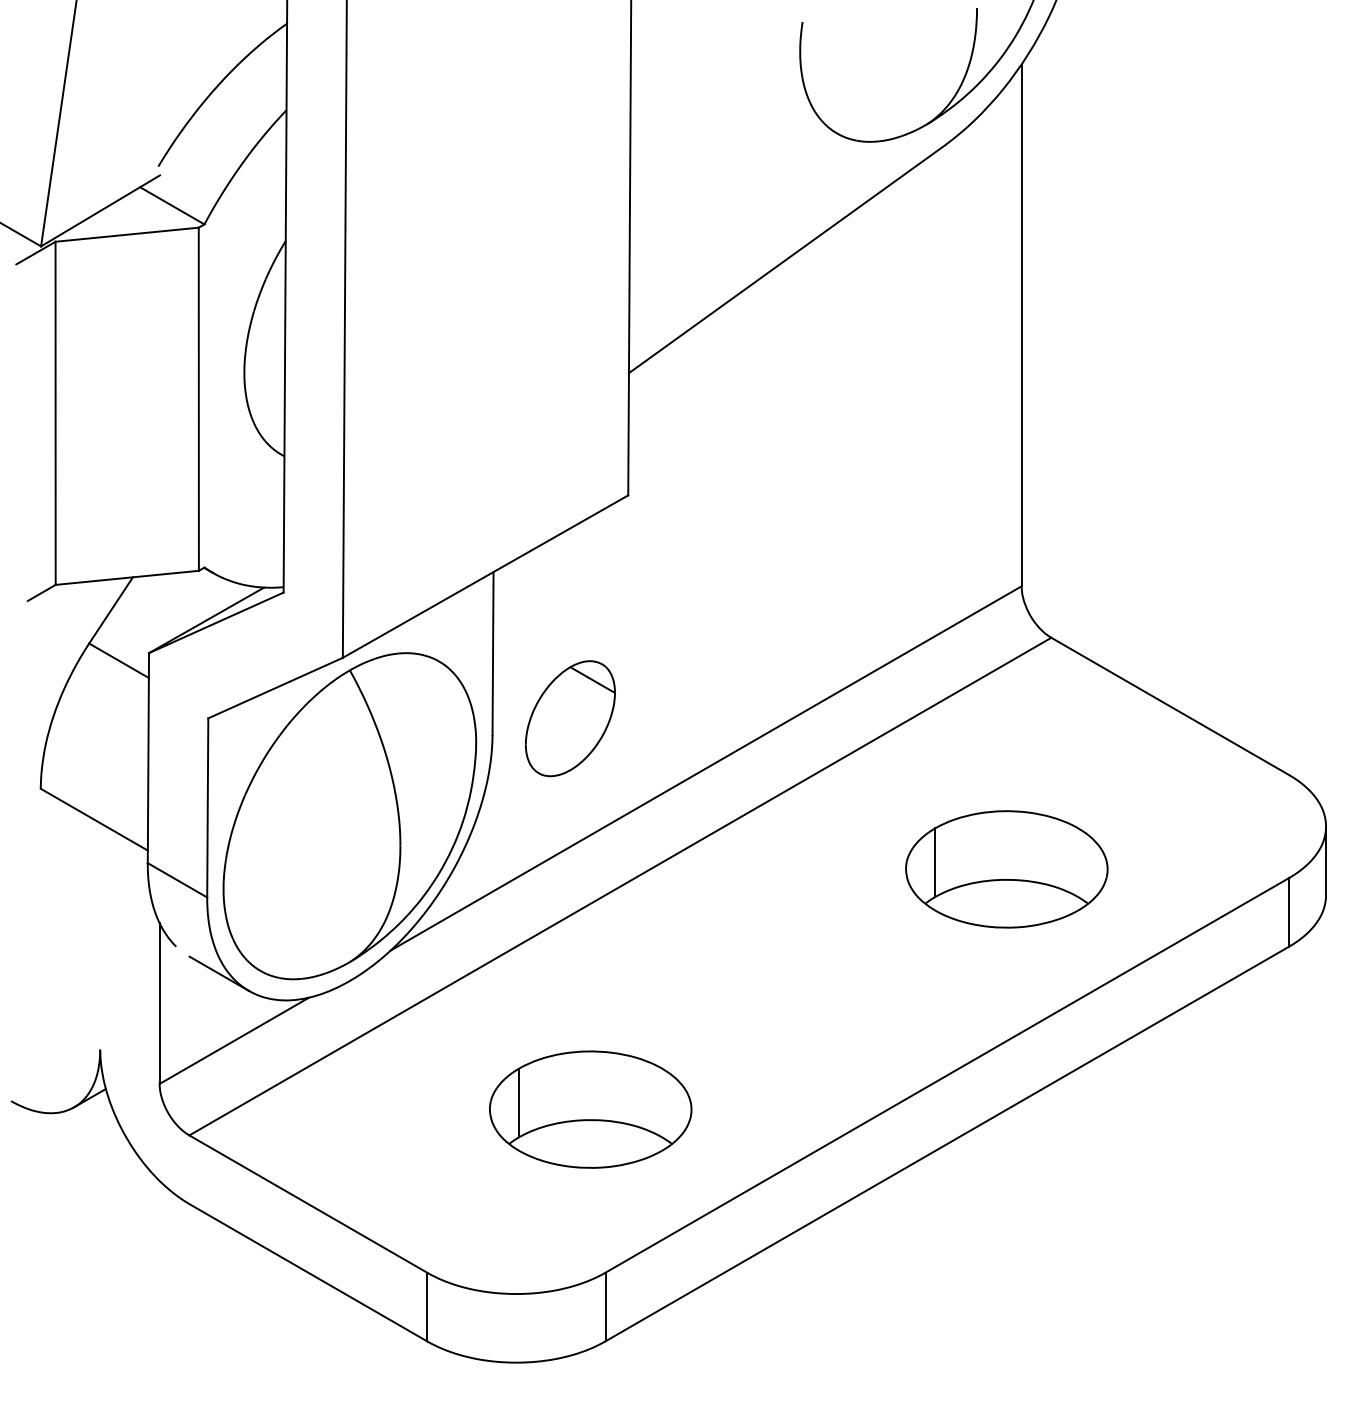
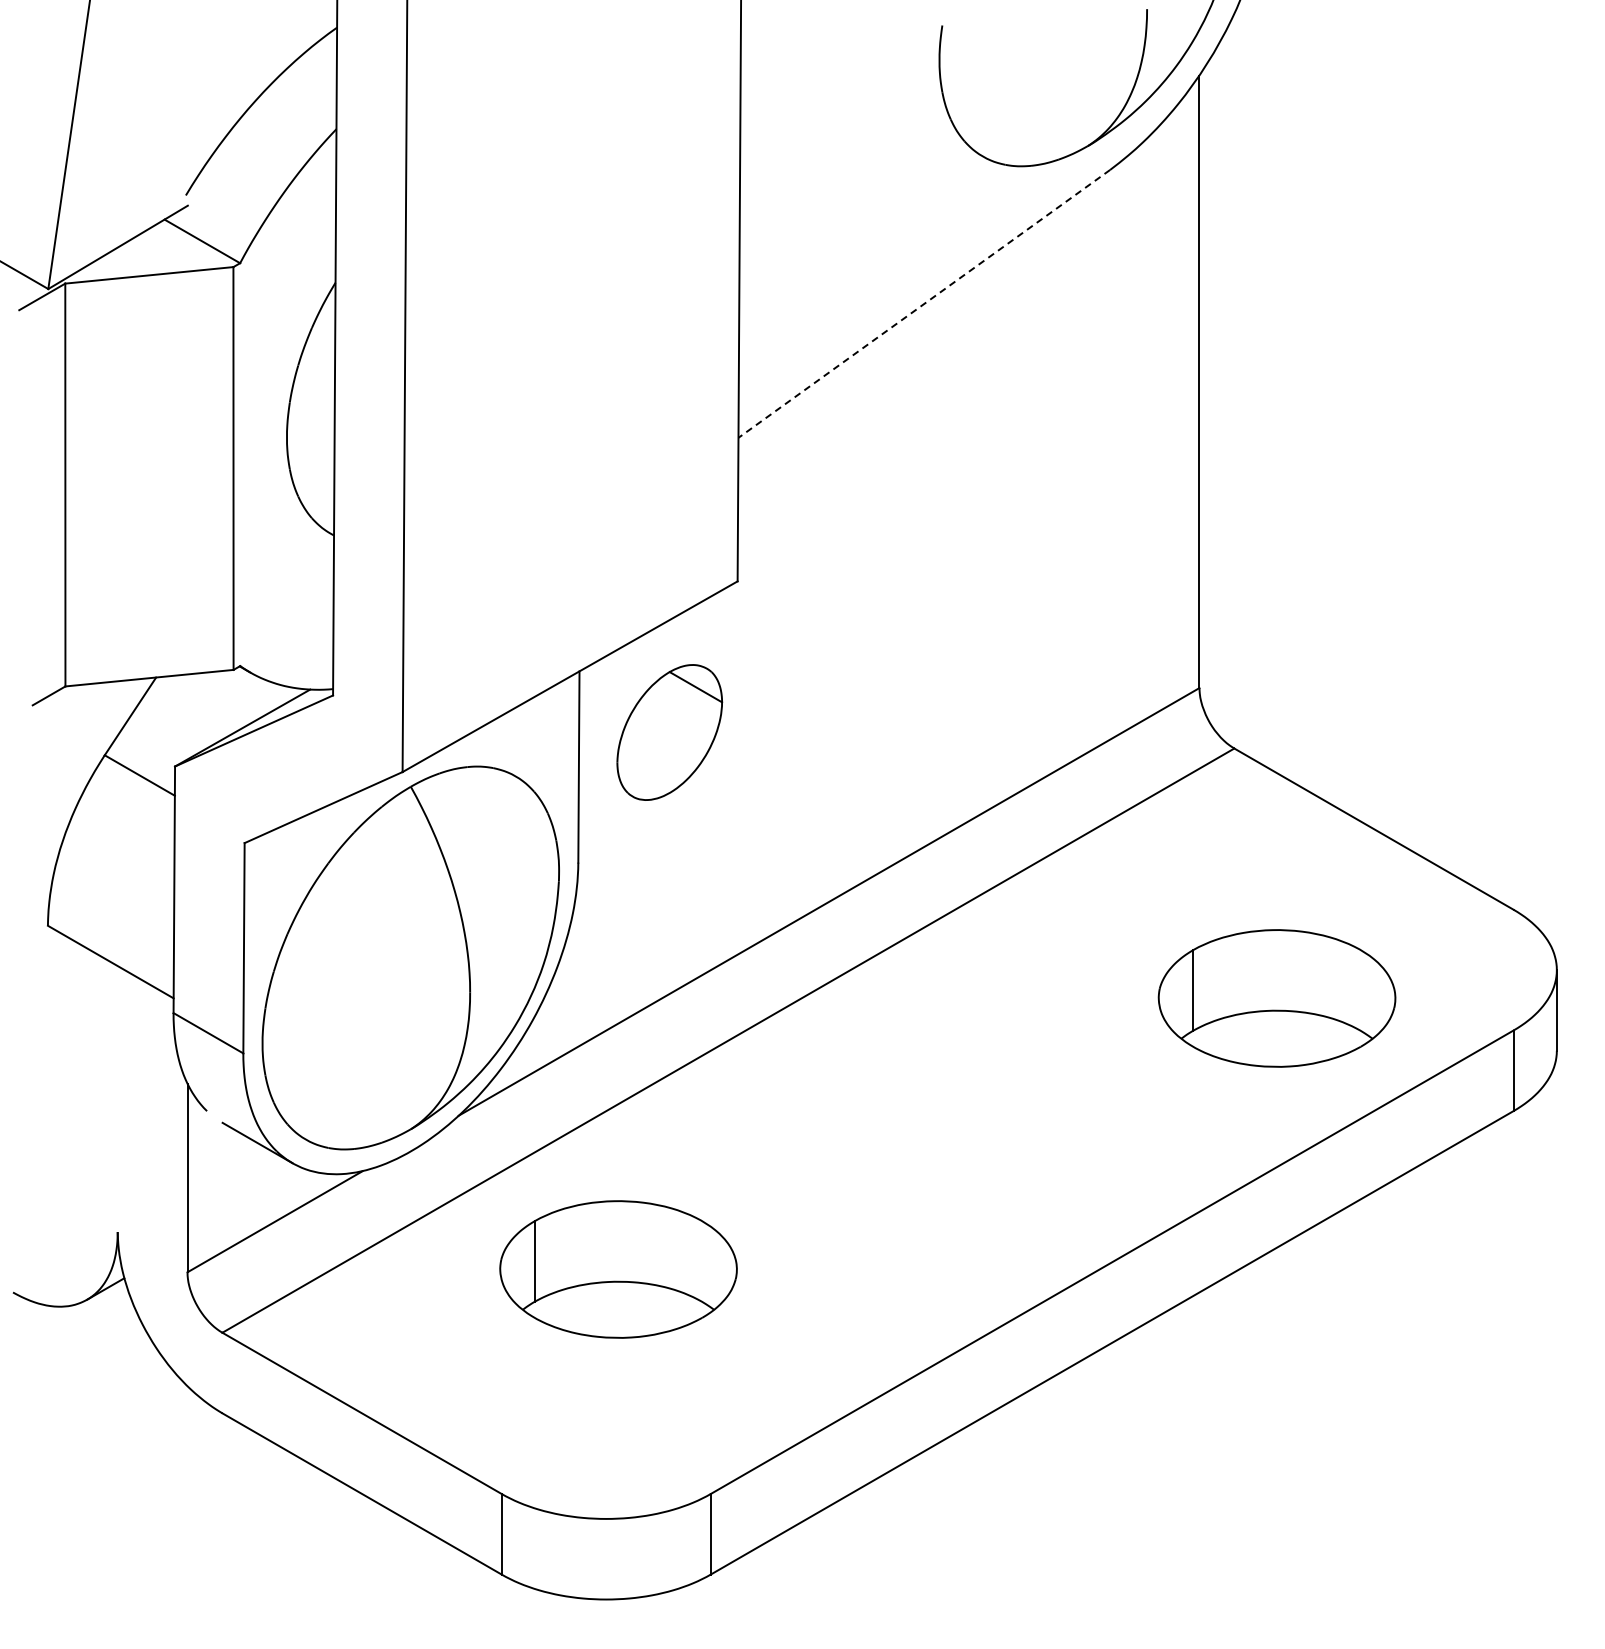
line: (786, 259) -> (923, 304), solid -> dashed
part: (570, 718) -> (669, 732), moved
part: (1006, 869) -> (1276, 998), moved
part: (590, 1109) -> (618, 1269), moved

